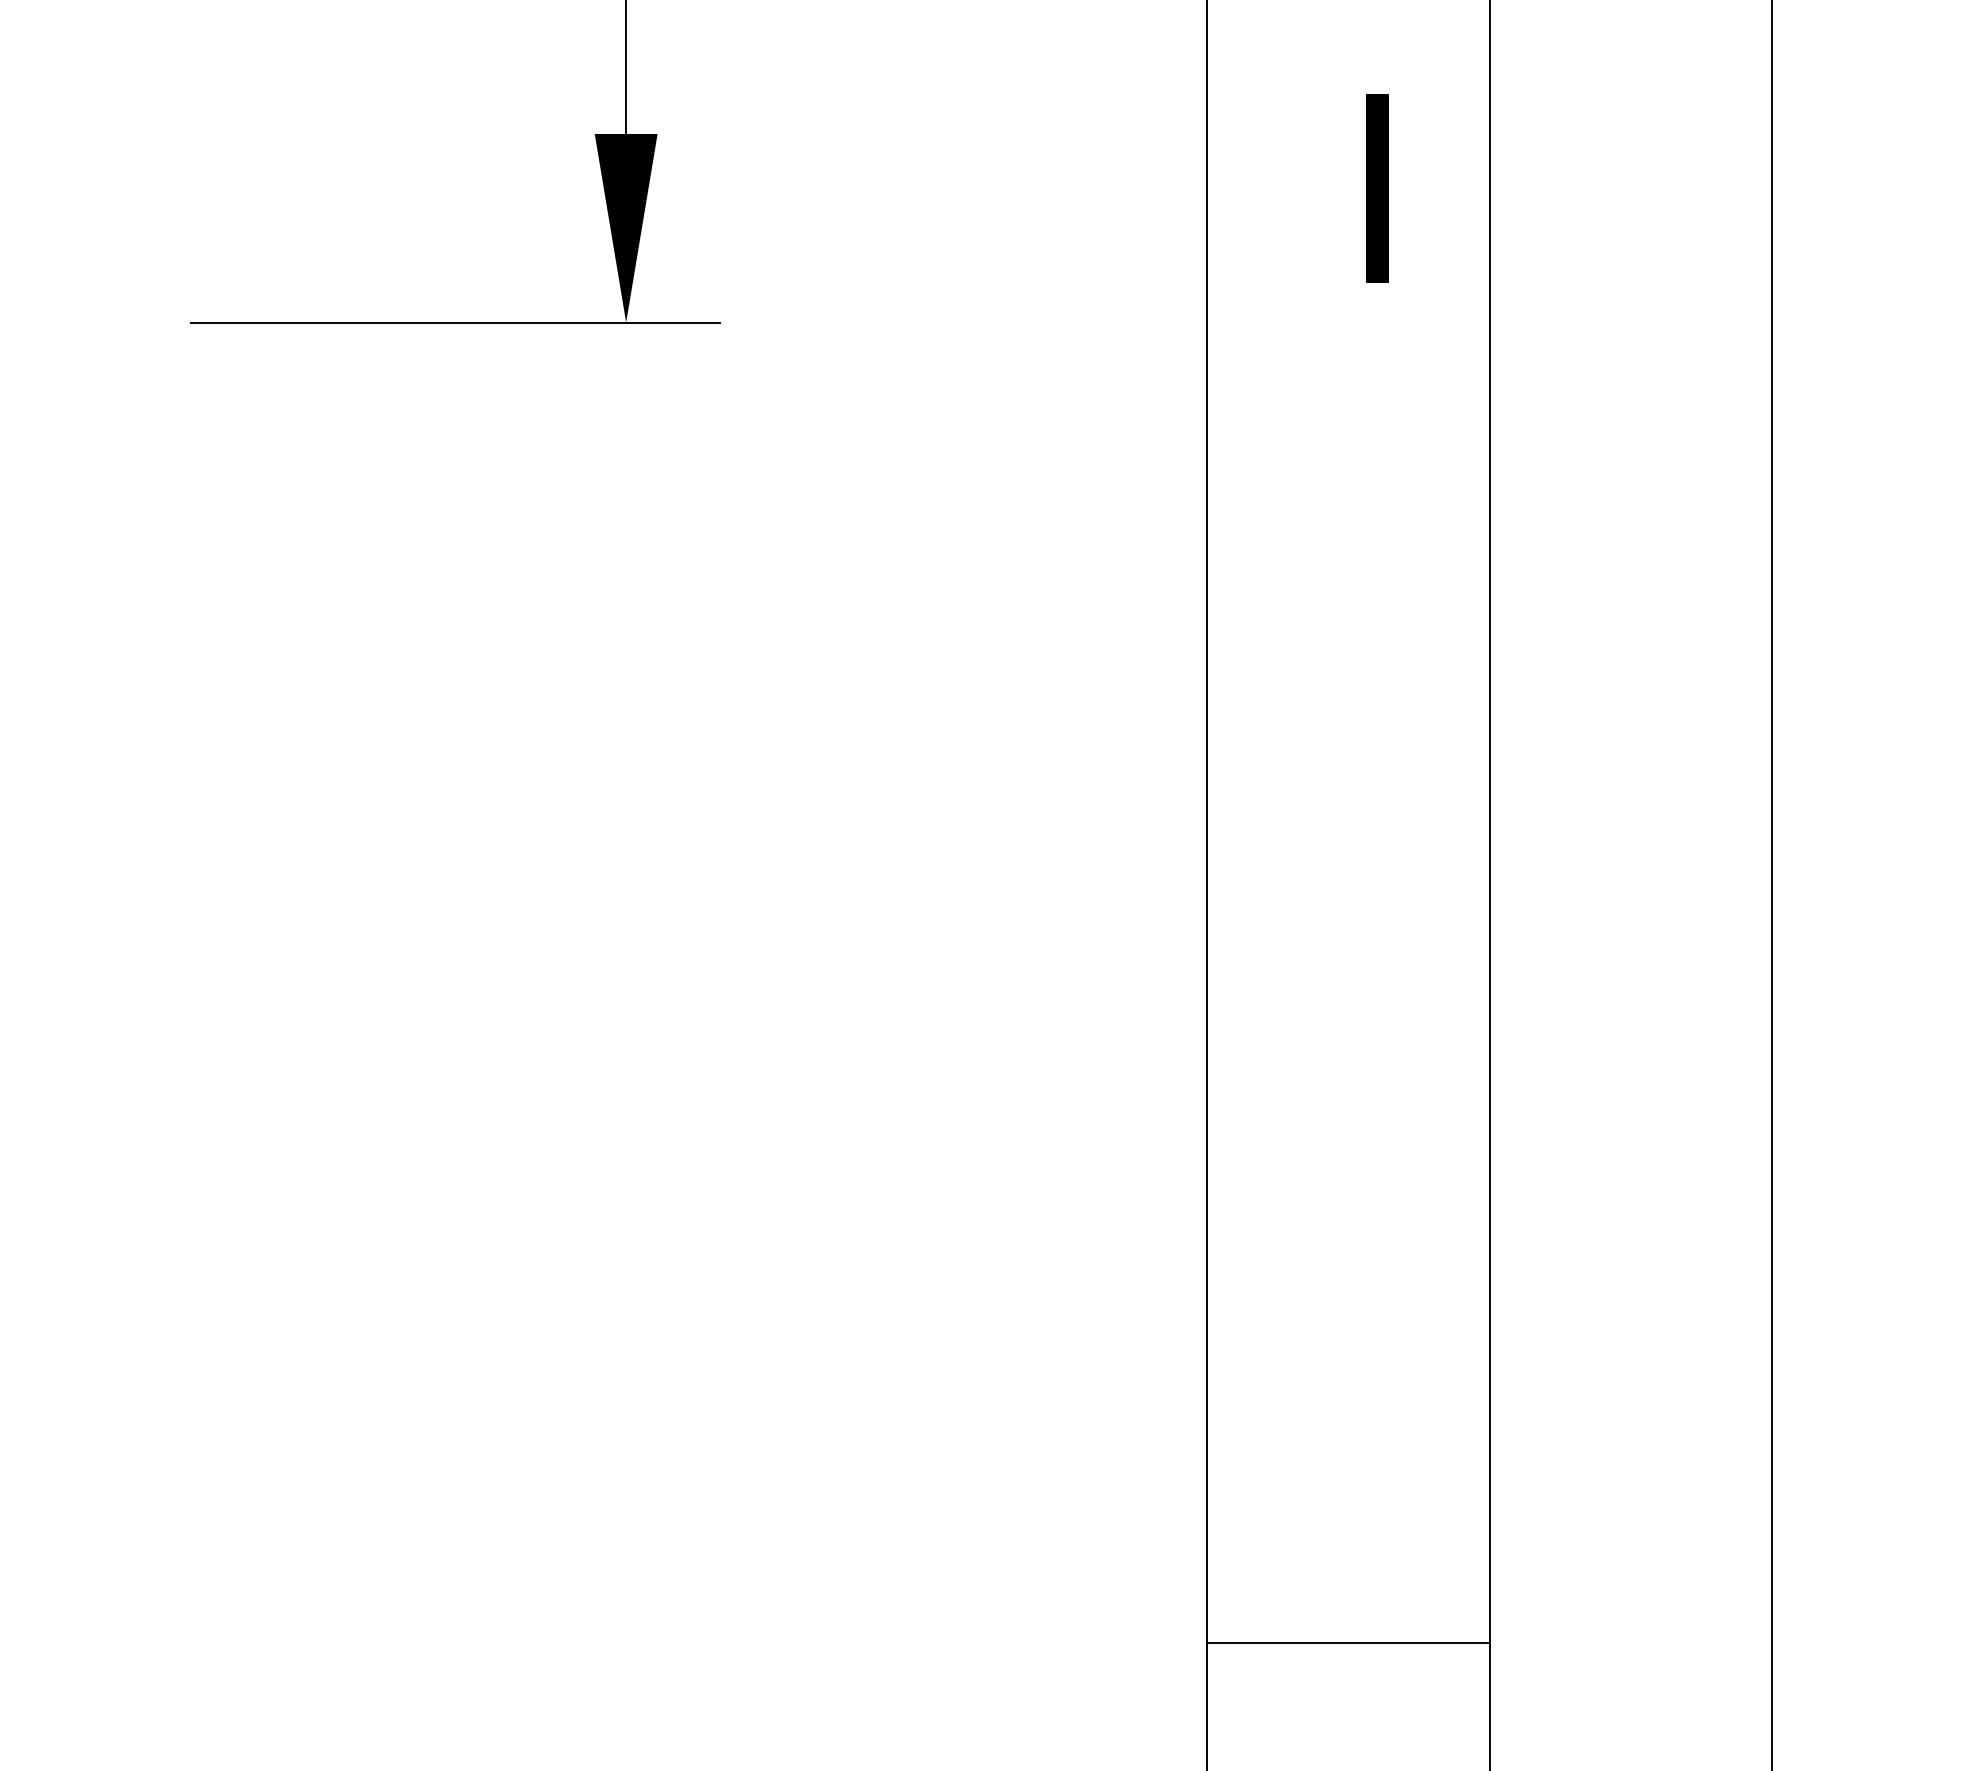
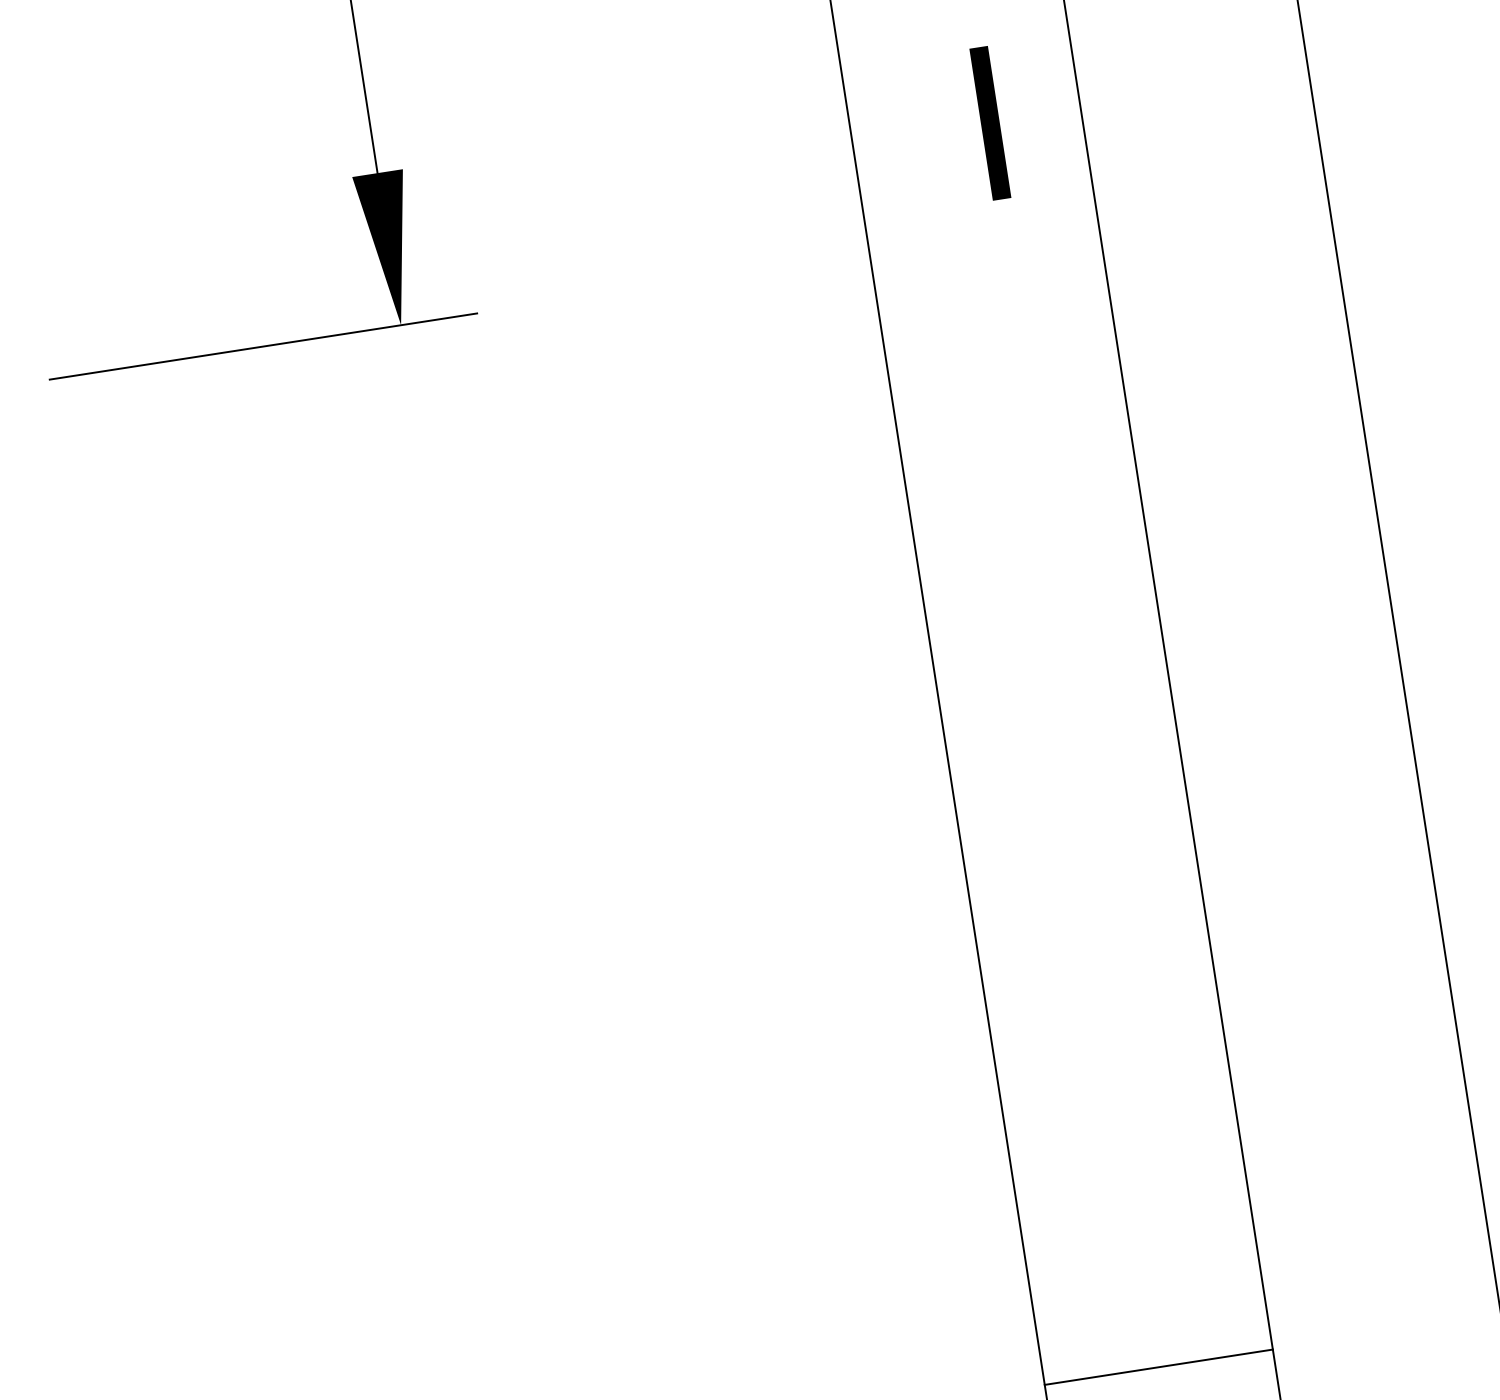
line: (1347, 1643) -> (1158, 1367), moved

